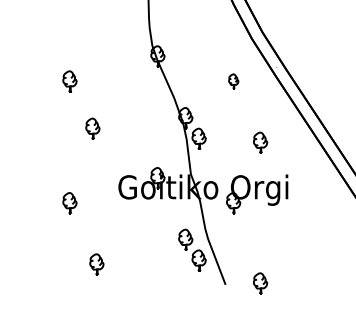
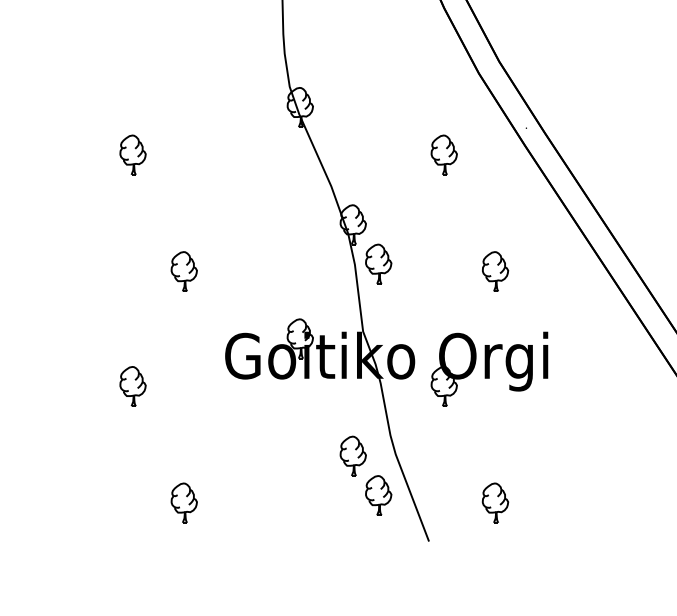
part: (233, 81) -> (444, 154), size x1.43
part: (92, 128) -> (183, 270), moved
part: (260, 283) -> (495, 502), moved

